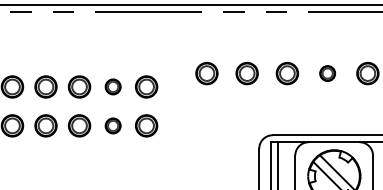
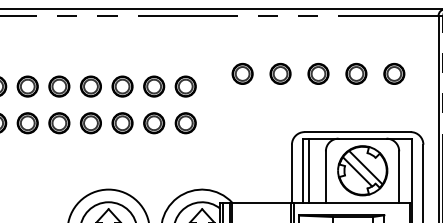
part: (327, 73) -> (356, 73), size x1.43
part: (113, 86) -> (154, 86), size x1.43
part: (113, 126) -> (154, 123), size x1.43

